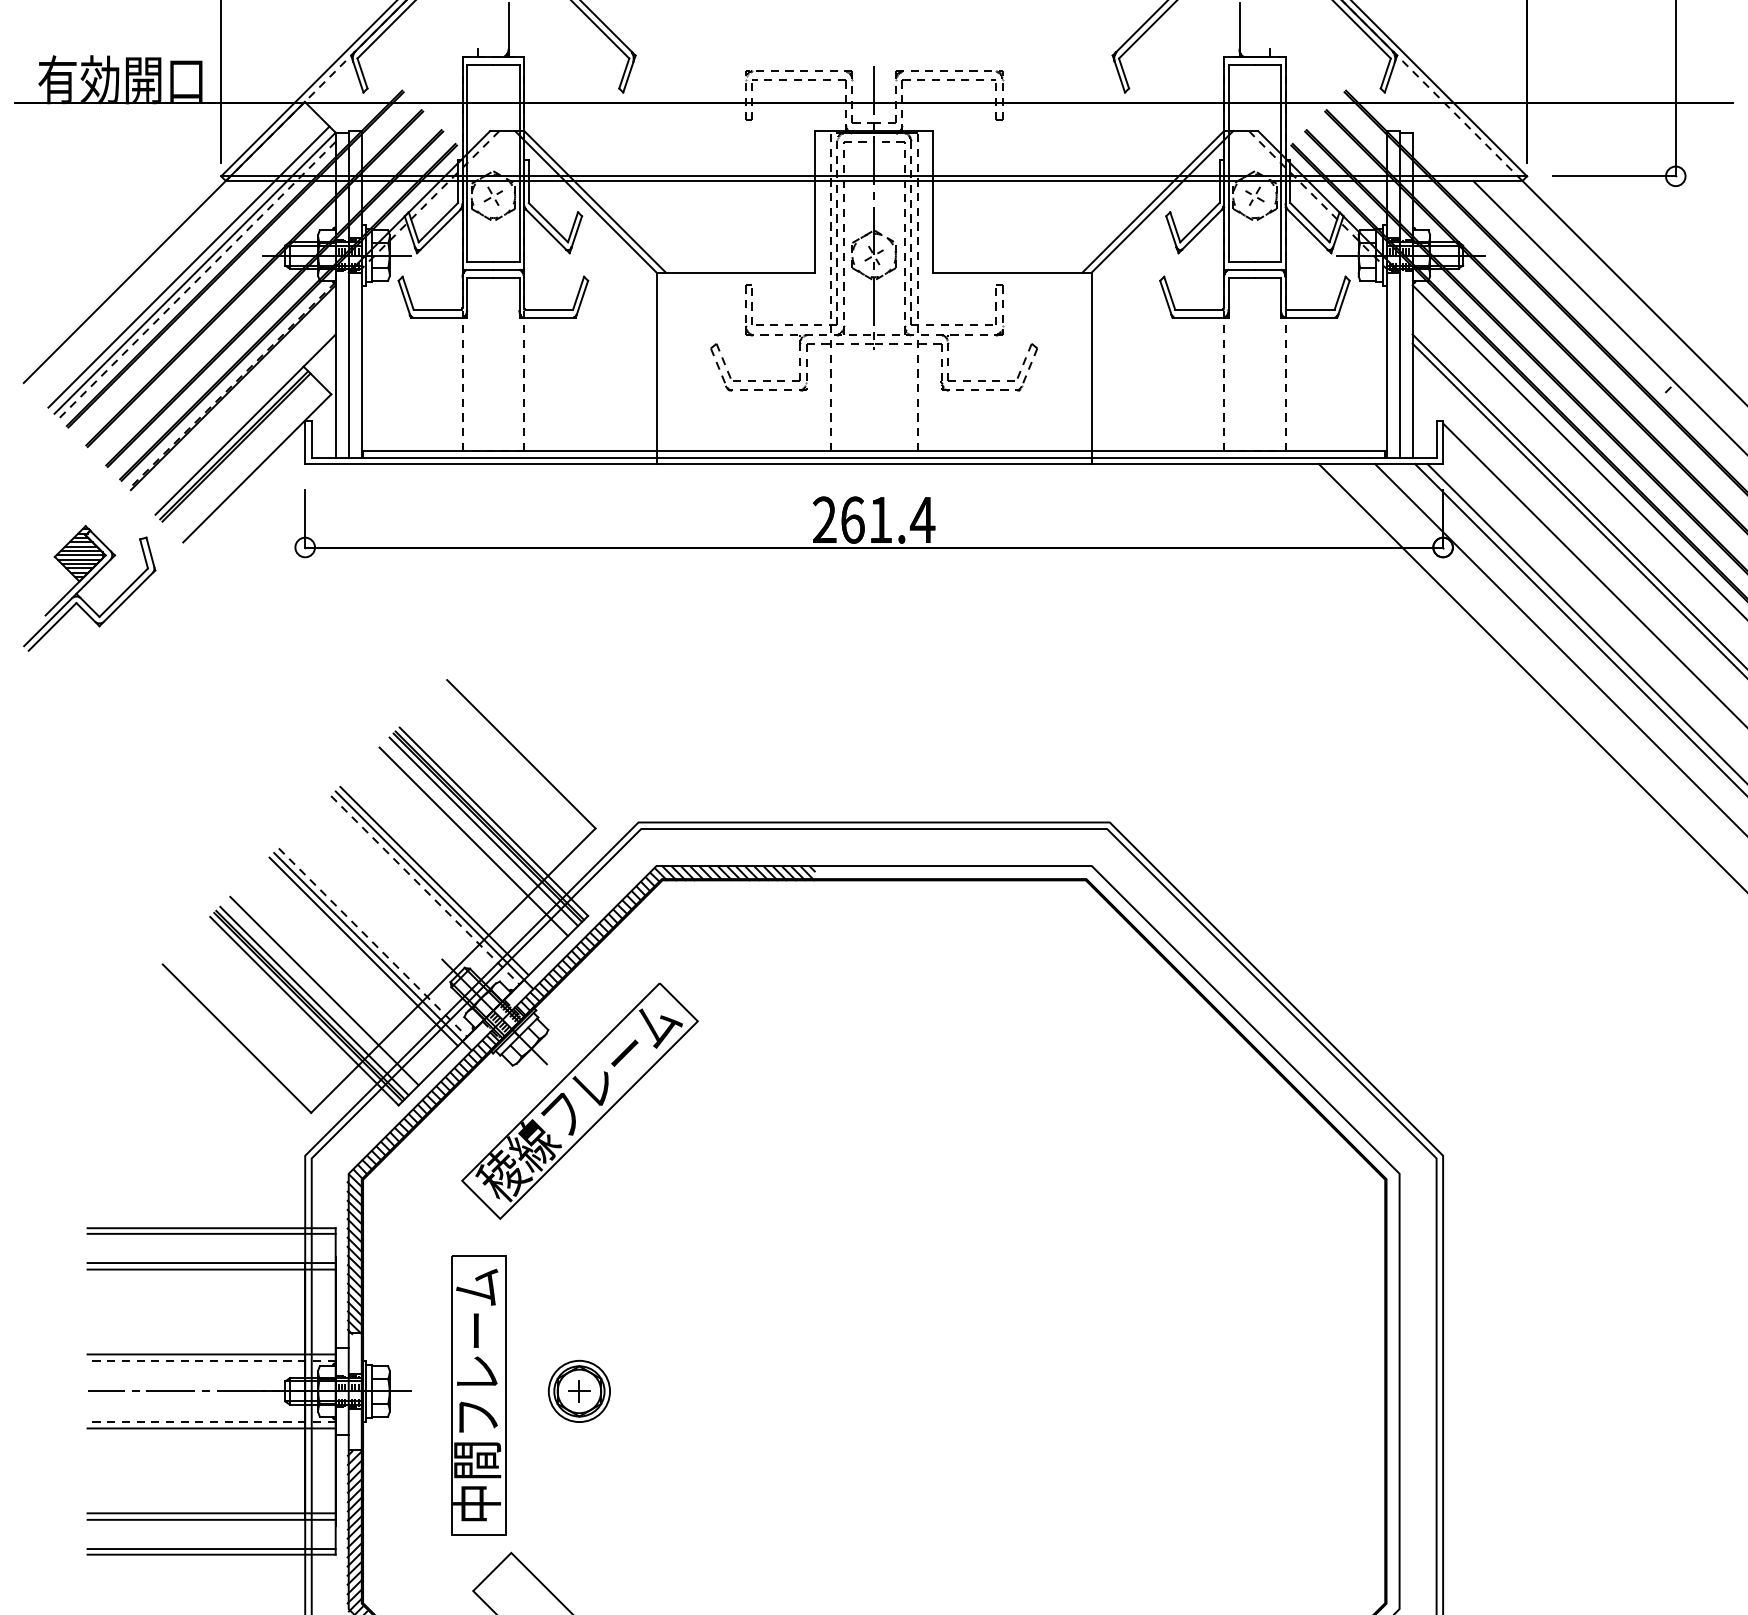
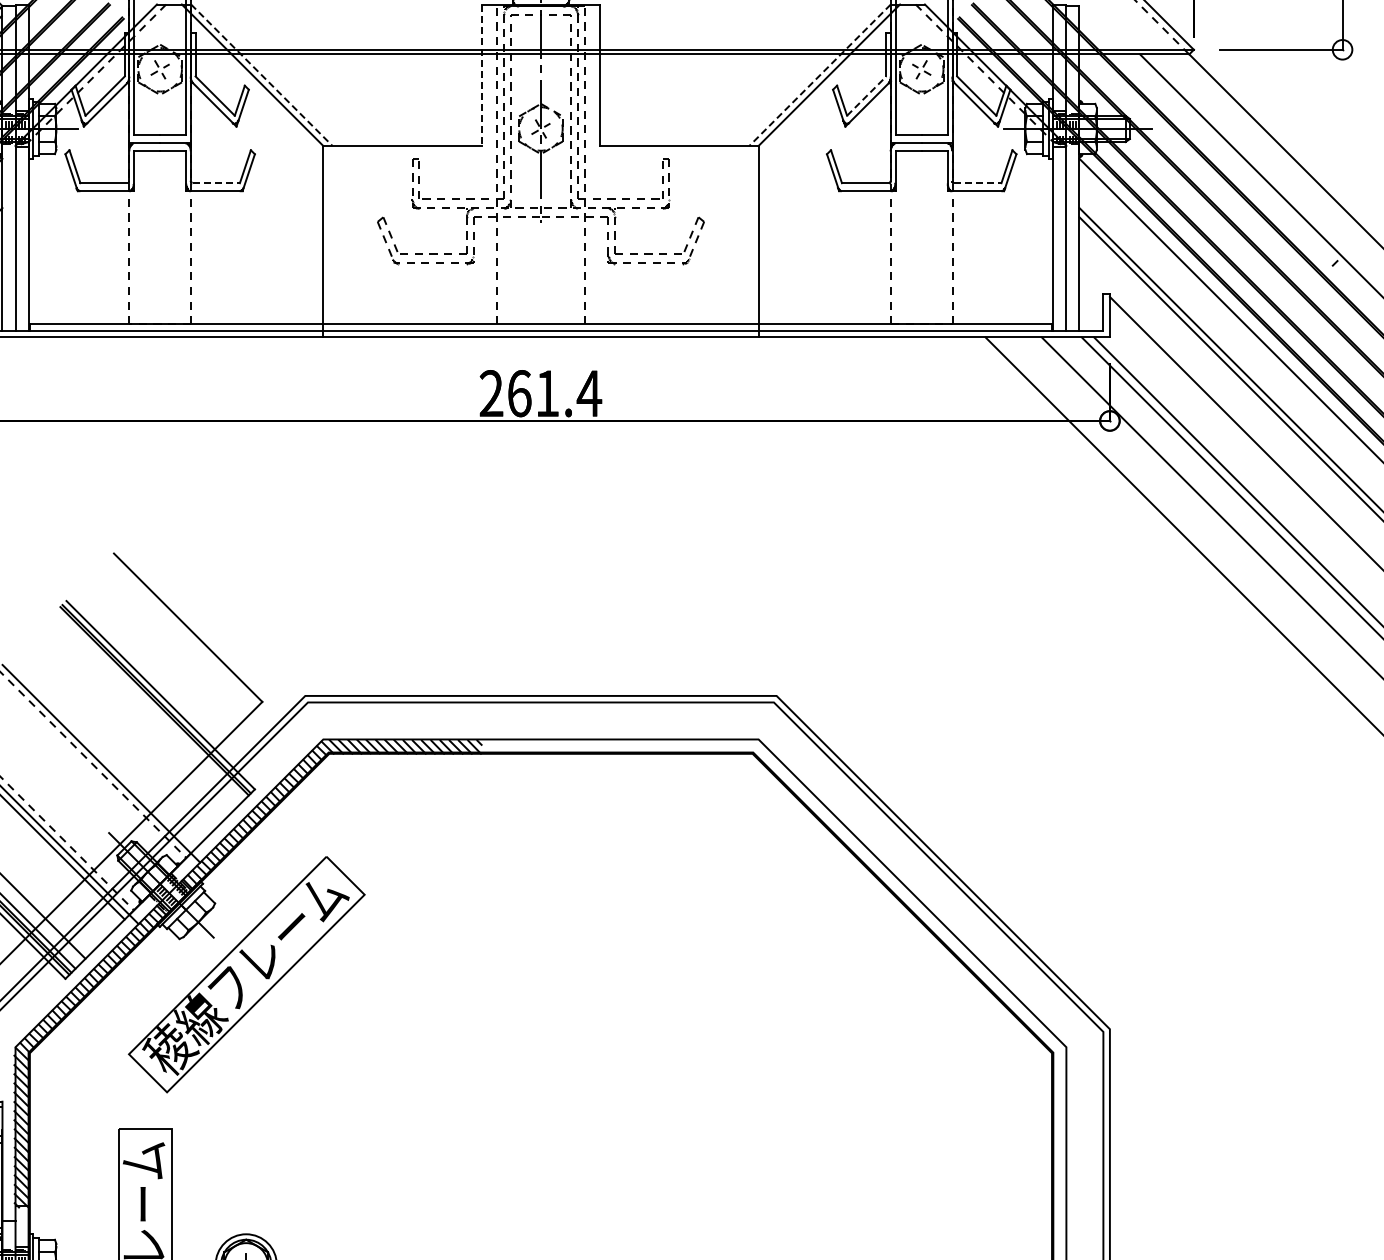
line: (815, 201) -> (482, 74), solid -> dashed
line: (595, 202) -> (262, 75), solid -> dashed
line: (1152, 202) -> (819, 75), solid -> dashed
line: (1199, 222) -> (866, 95), solid -> dashed
line: (549, 309) -> (216, 182), solid -> dashed
line: (1310, 309) -> (977, 182), solid -> dashed
line: (483, 831) -> (150, 704), removed
line: (473, 841) -> (140, 714), removed
line: (434, 880) -> (101, 753), removed

